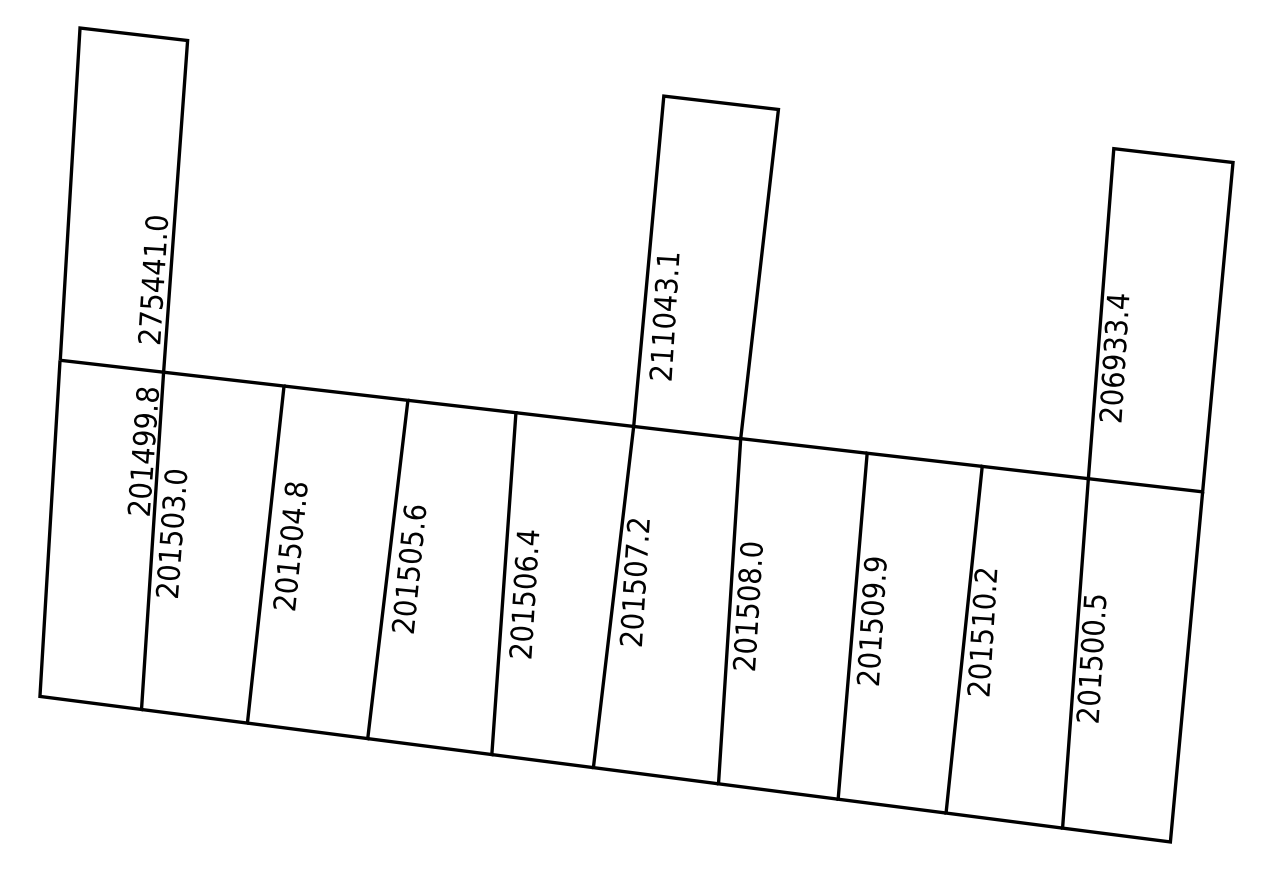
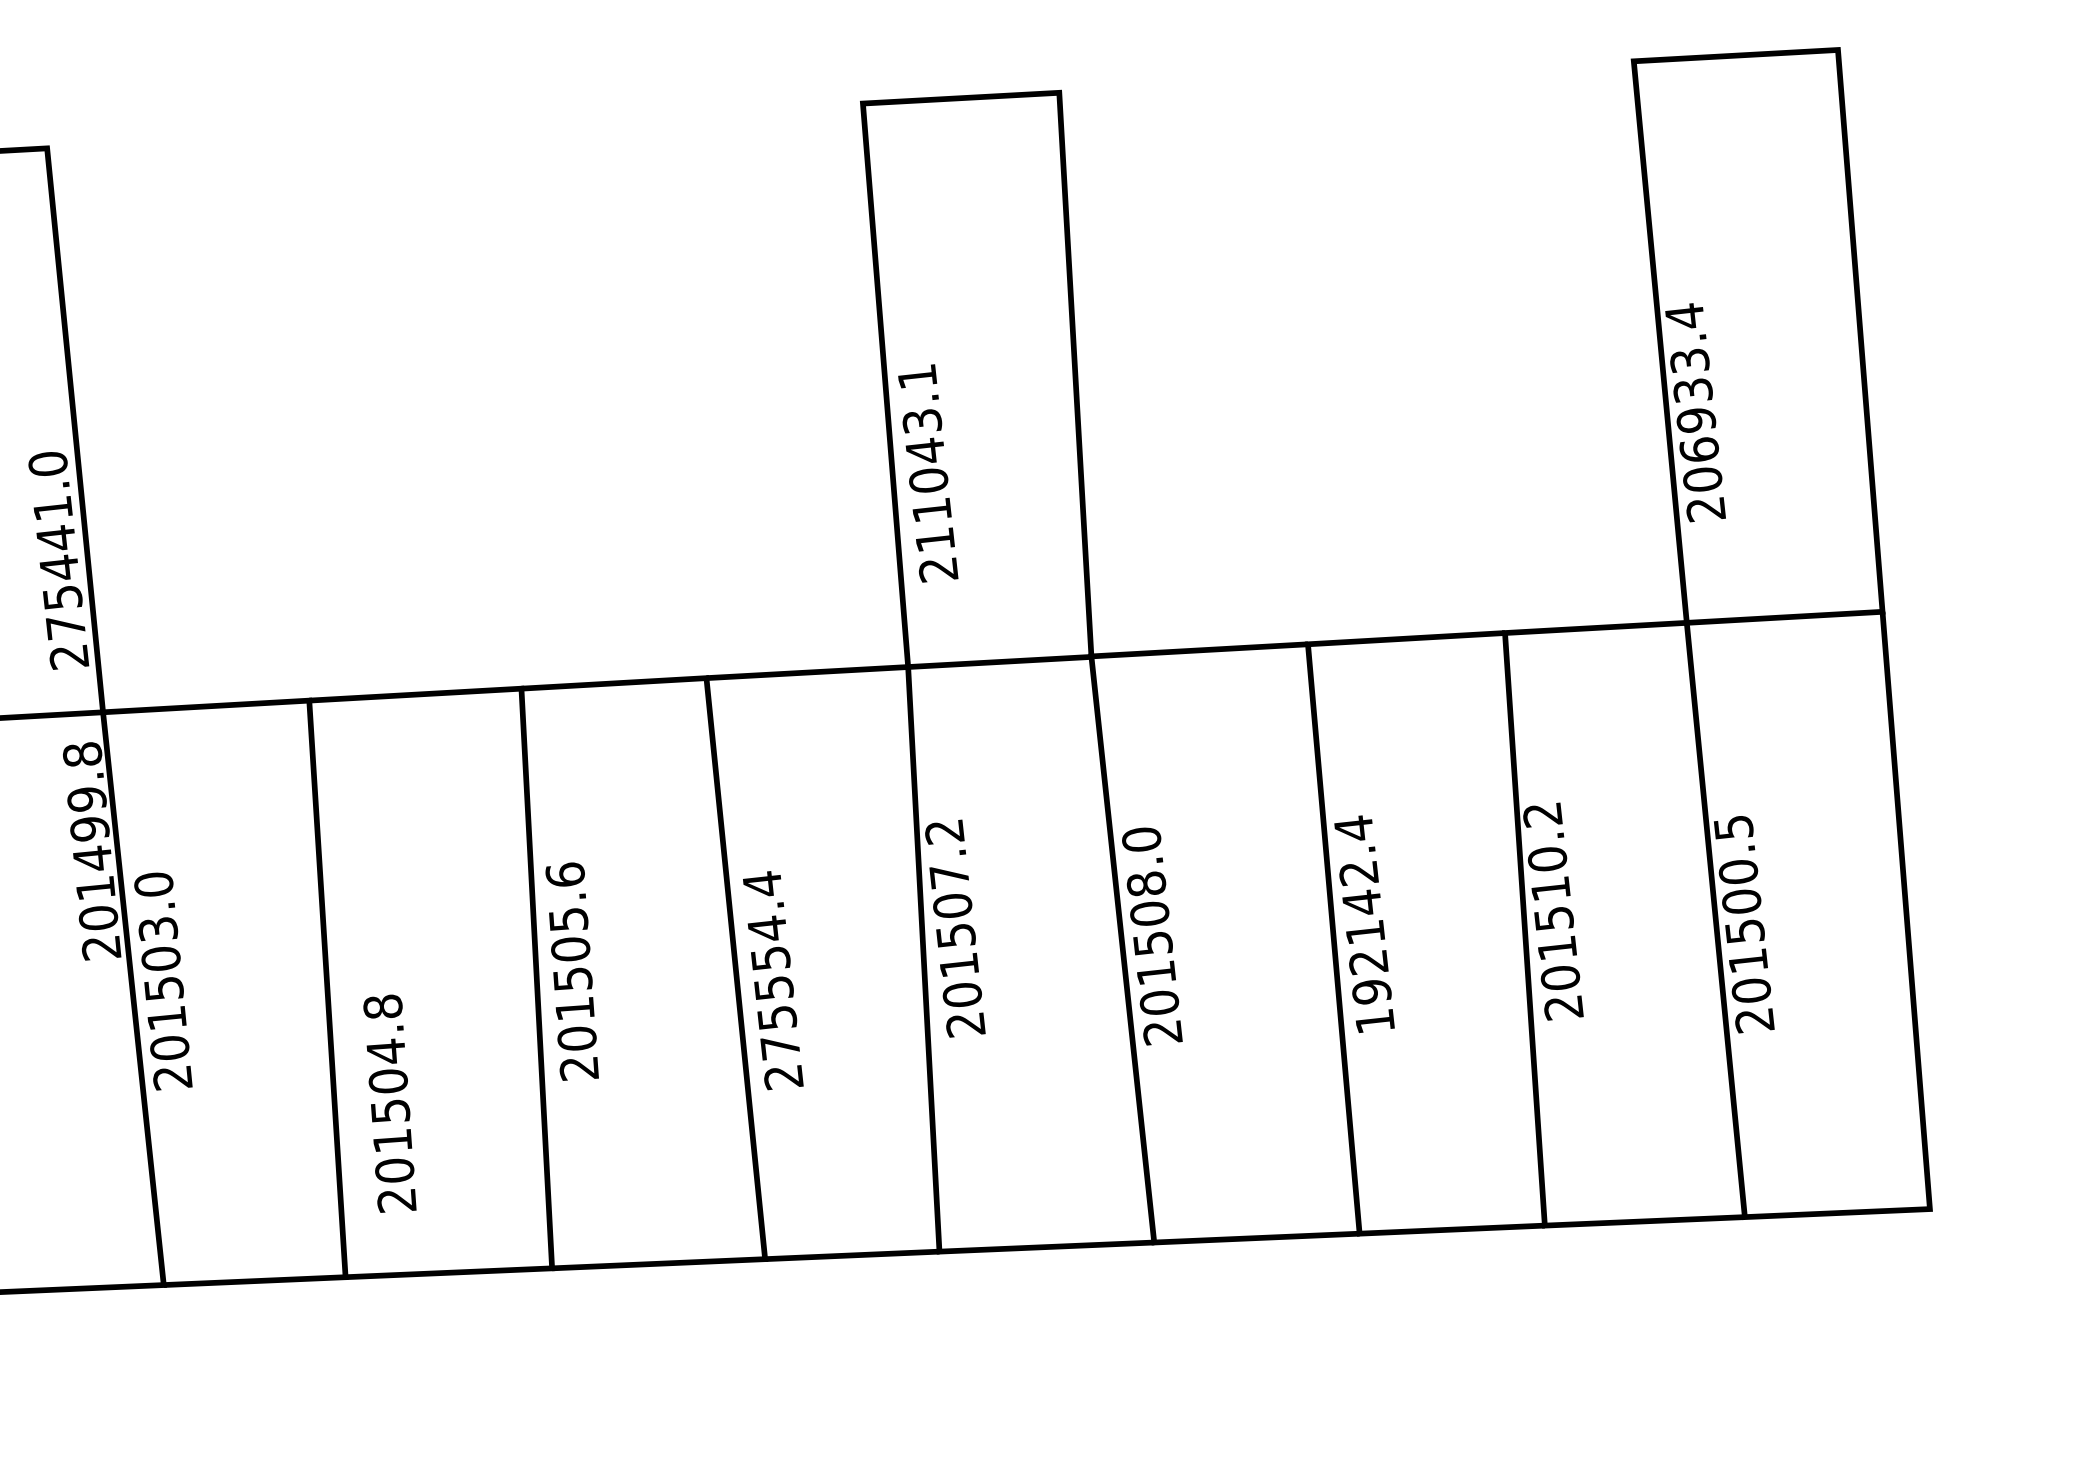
text: (290, 546) -> (390, 1104), moved
text: (523, 598) -> (773, 987), 201506.4 -> 275554.4
text: (871, 621) -> (1364, 925), 201509.9 -> 192142.4

